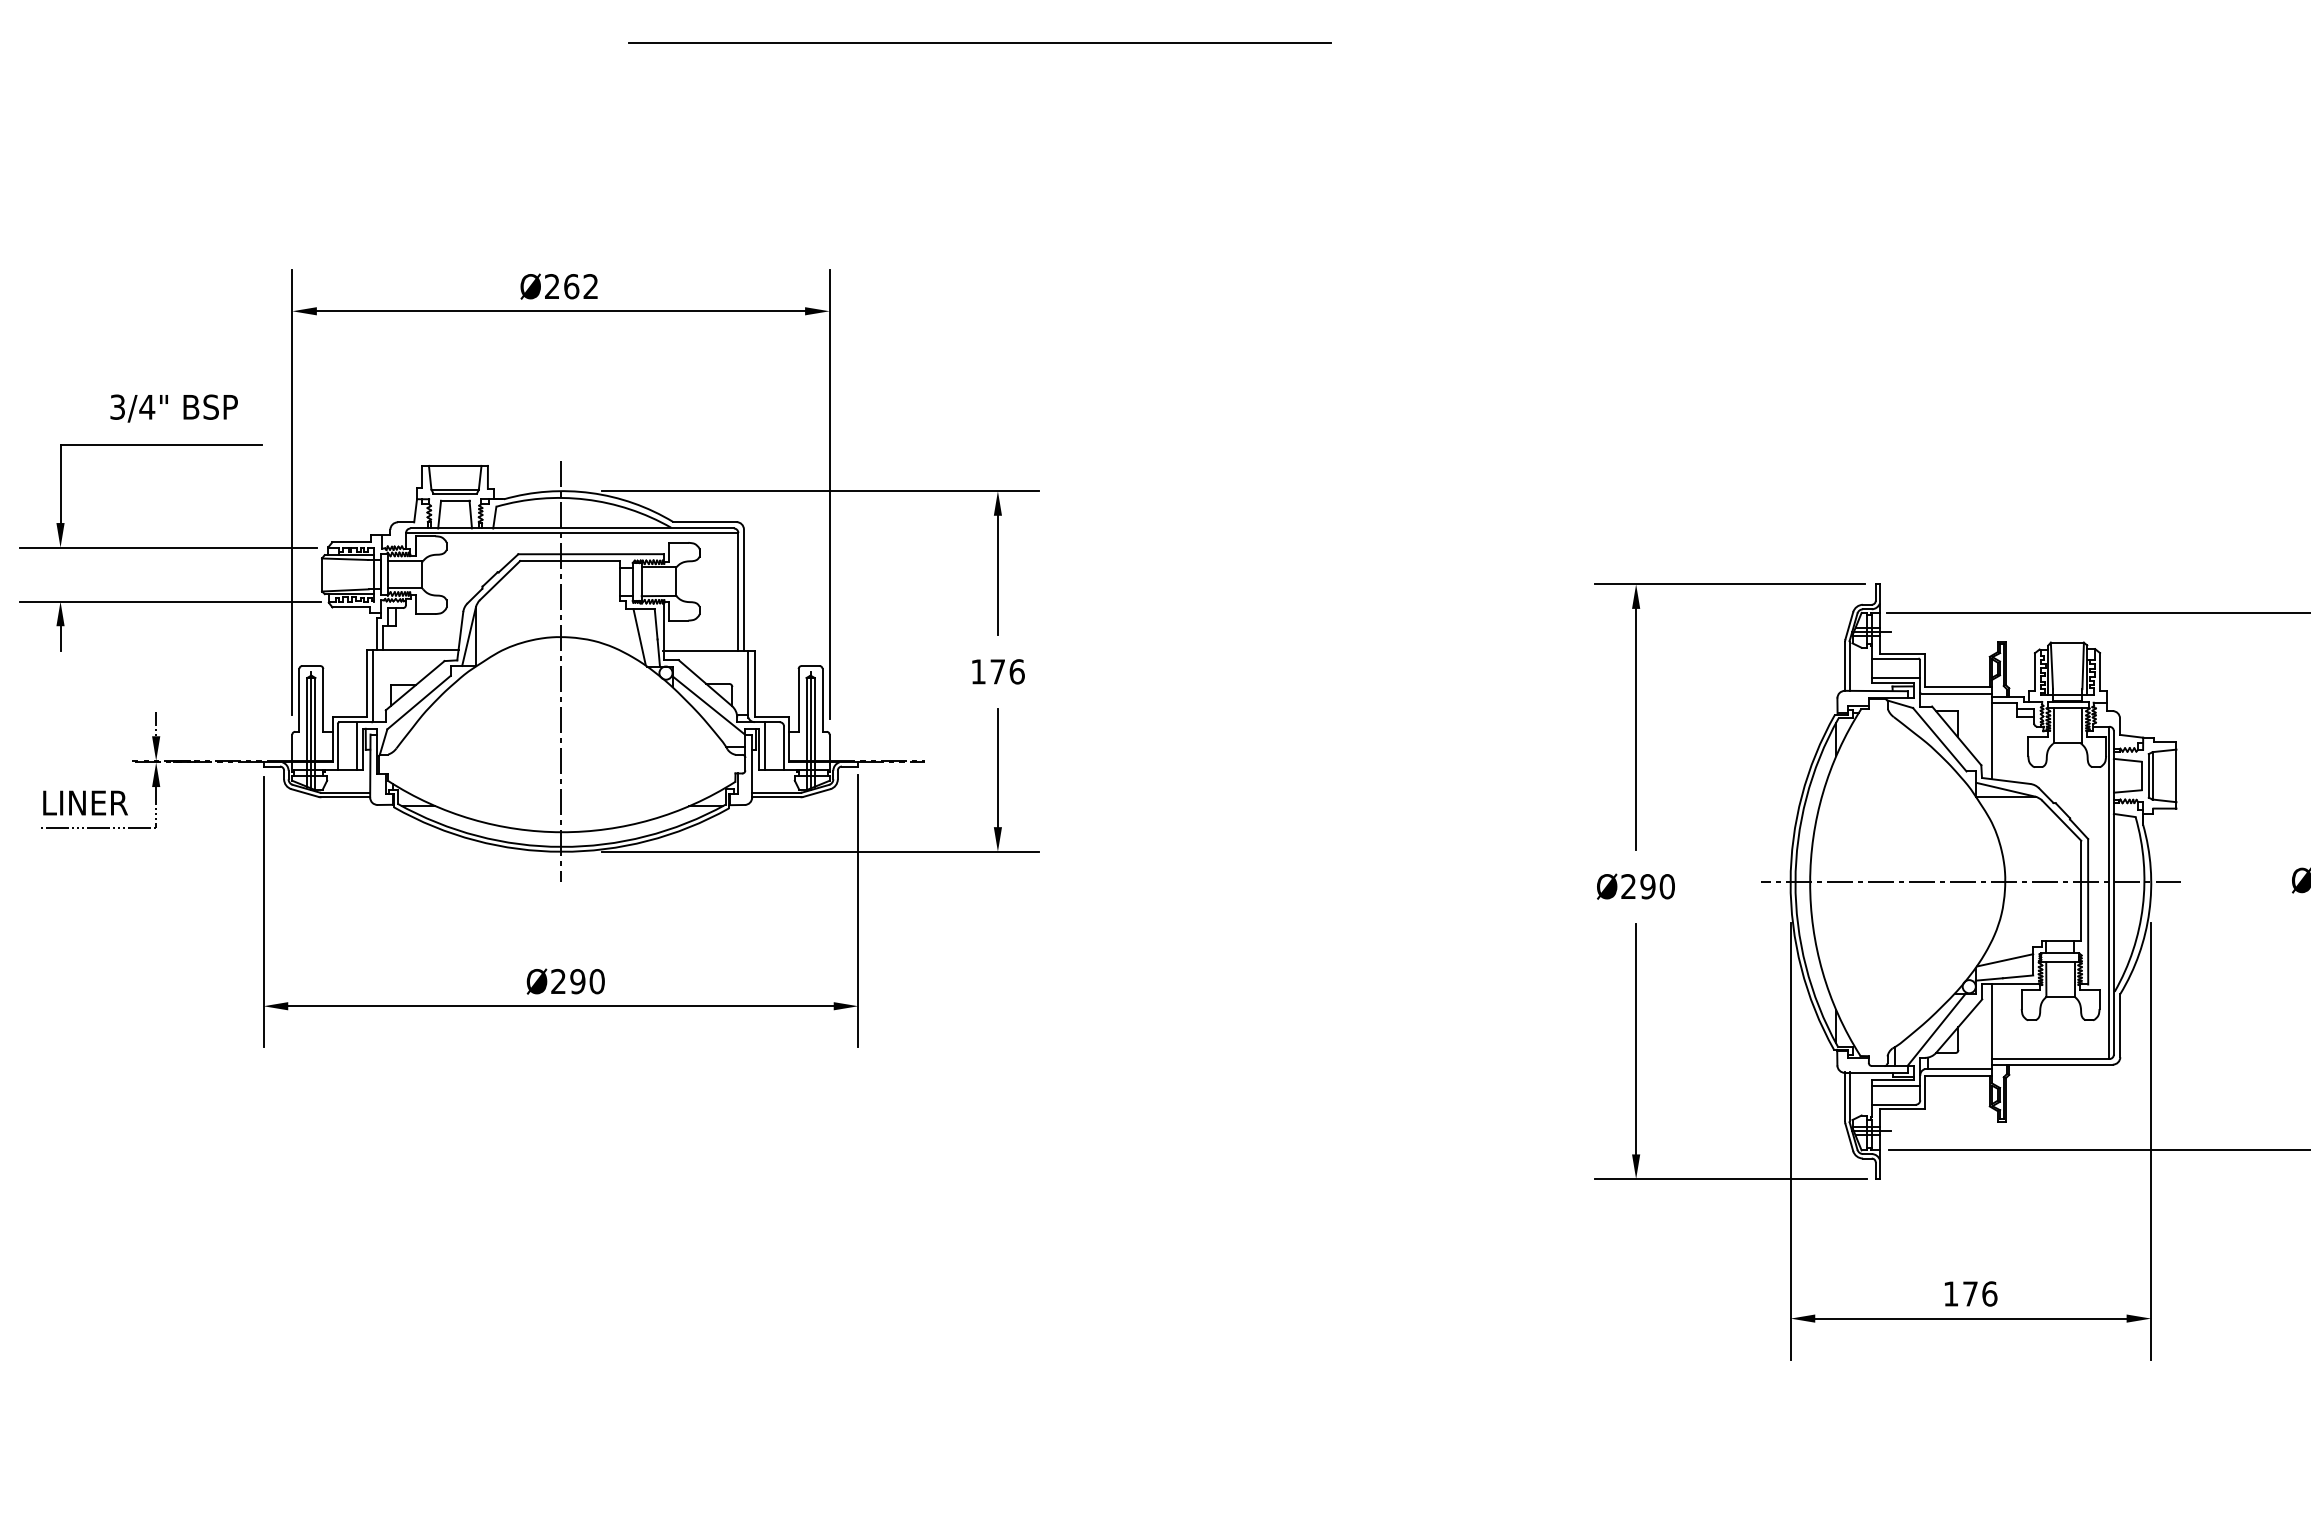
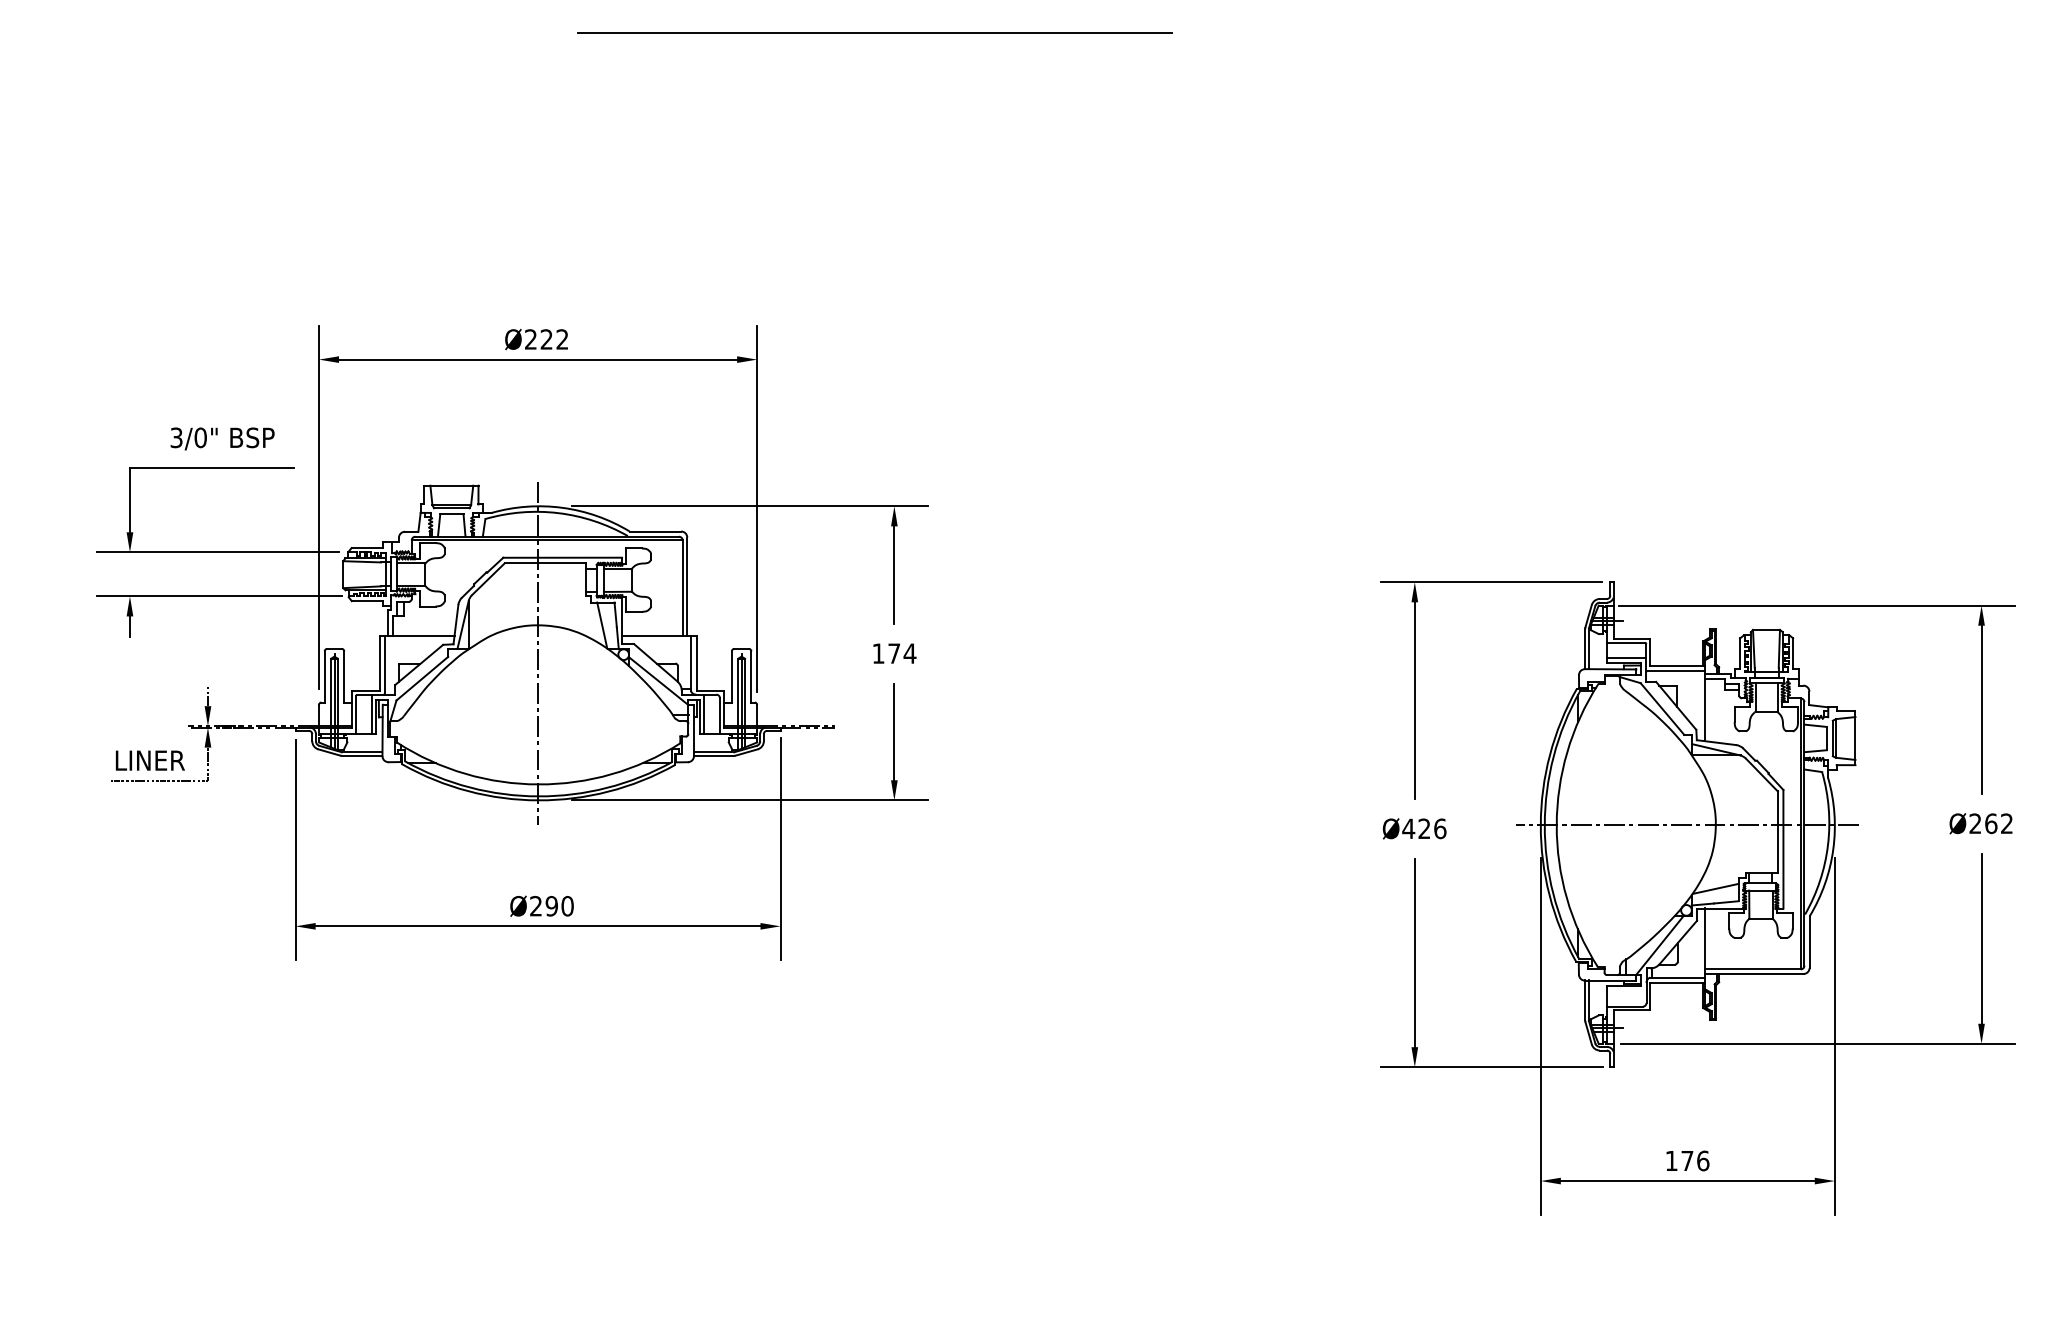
line: (979, 42) -> (879, 140), removed
text: (571, 286) -> (546, 339), Ø262 -> Ø222
text: (147, 406) -> (200, 437), 3/4" -> 3/0"
text: (1016, 671) -> (909, 653), 176 -> 174
text: (1648, 886) -> (1424, 828), Ø290 -> Ø426
line: (1895, 1086) -> (1626, 991), removed

